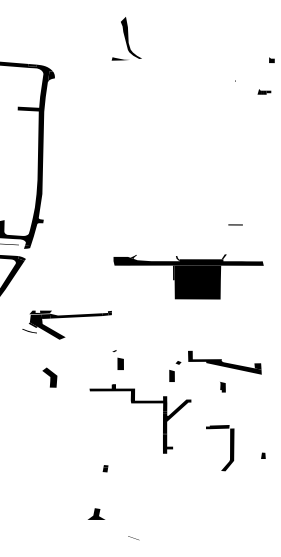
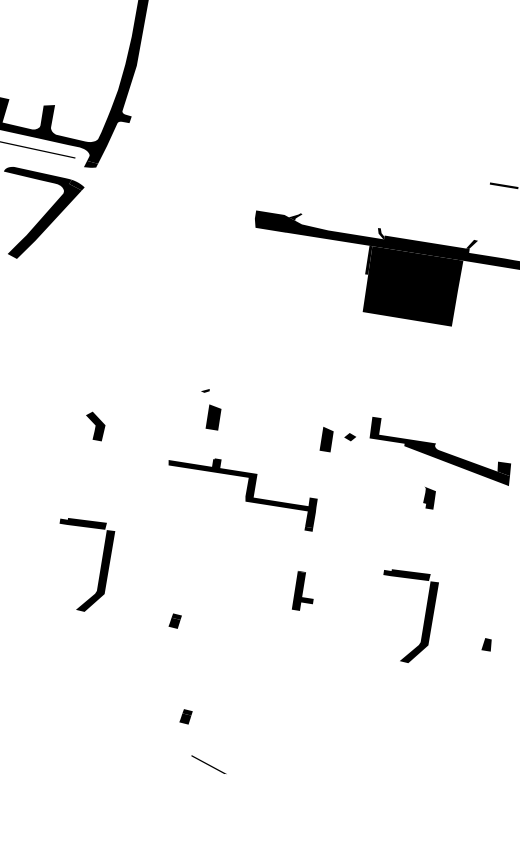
part: (66, 317) -> (145, 314), removed
part: (117, 359) -> (208, 408), moved
part: (171, 375) -> (325, 438), moved
part: (49, 377) -> (94, 425), size x0.7
fill: (176, 416) -> (329, 541), removed
part: (64, 448) -> (101, 568), added
fill: (96, 513) -> (143, 705), removed
part: (118, 515) -> (185, 716), added
part: (133, 538) -> (208, 765), size x1.6

